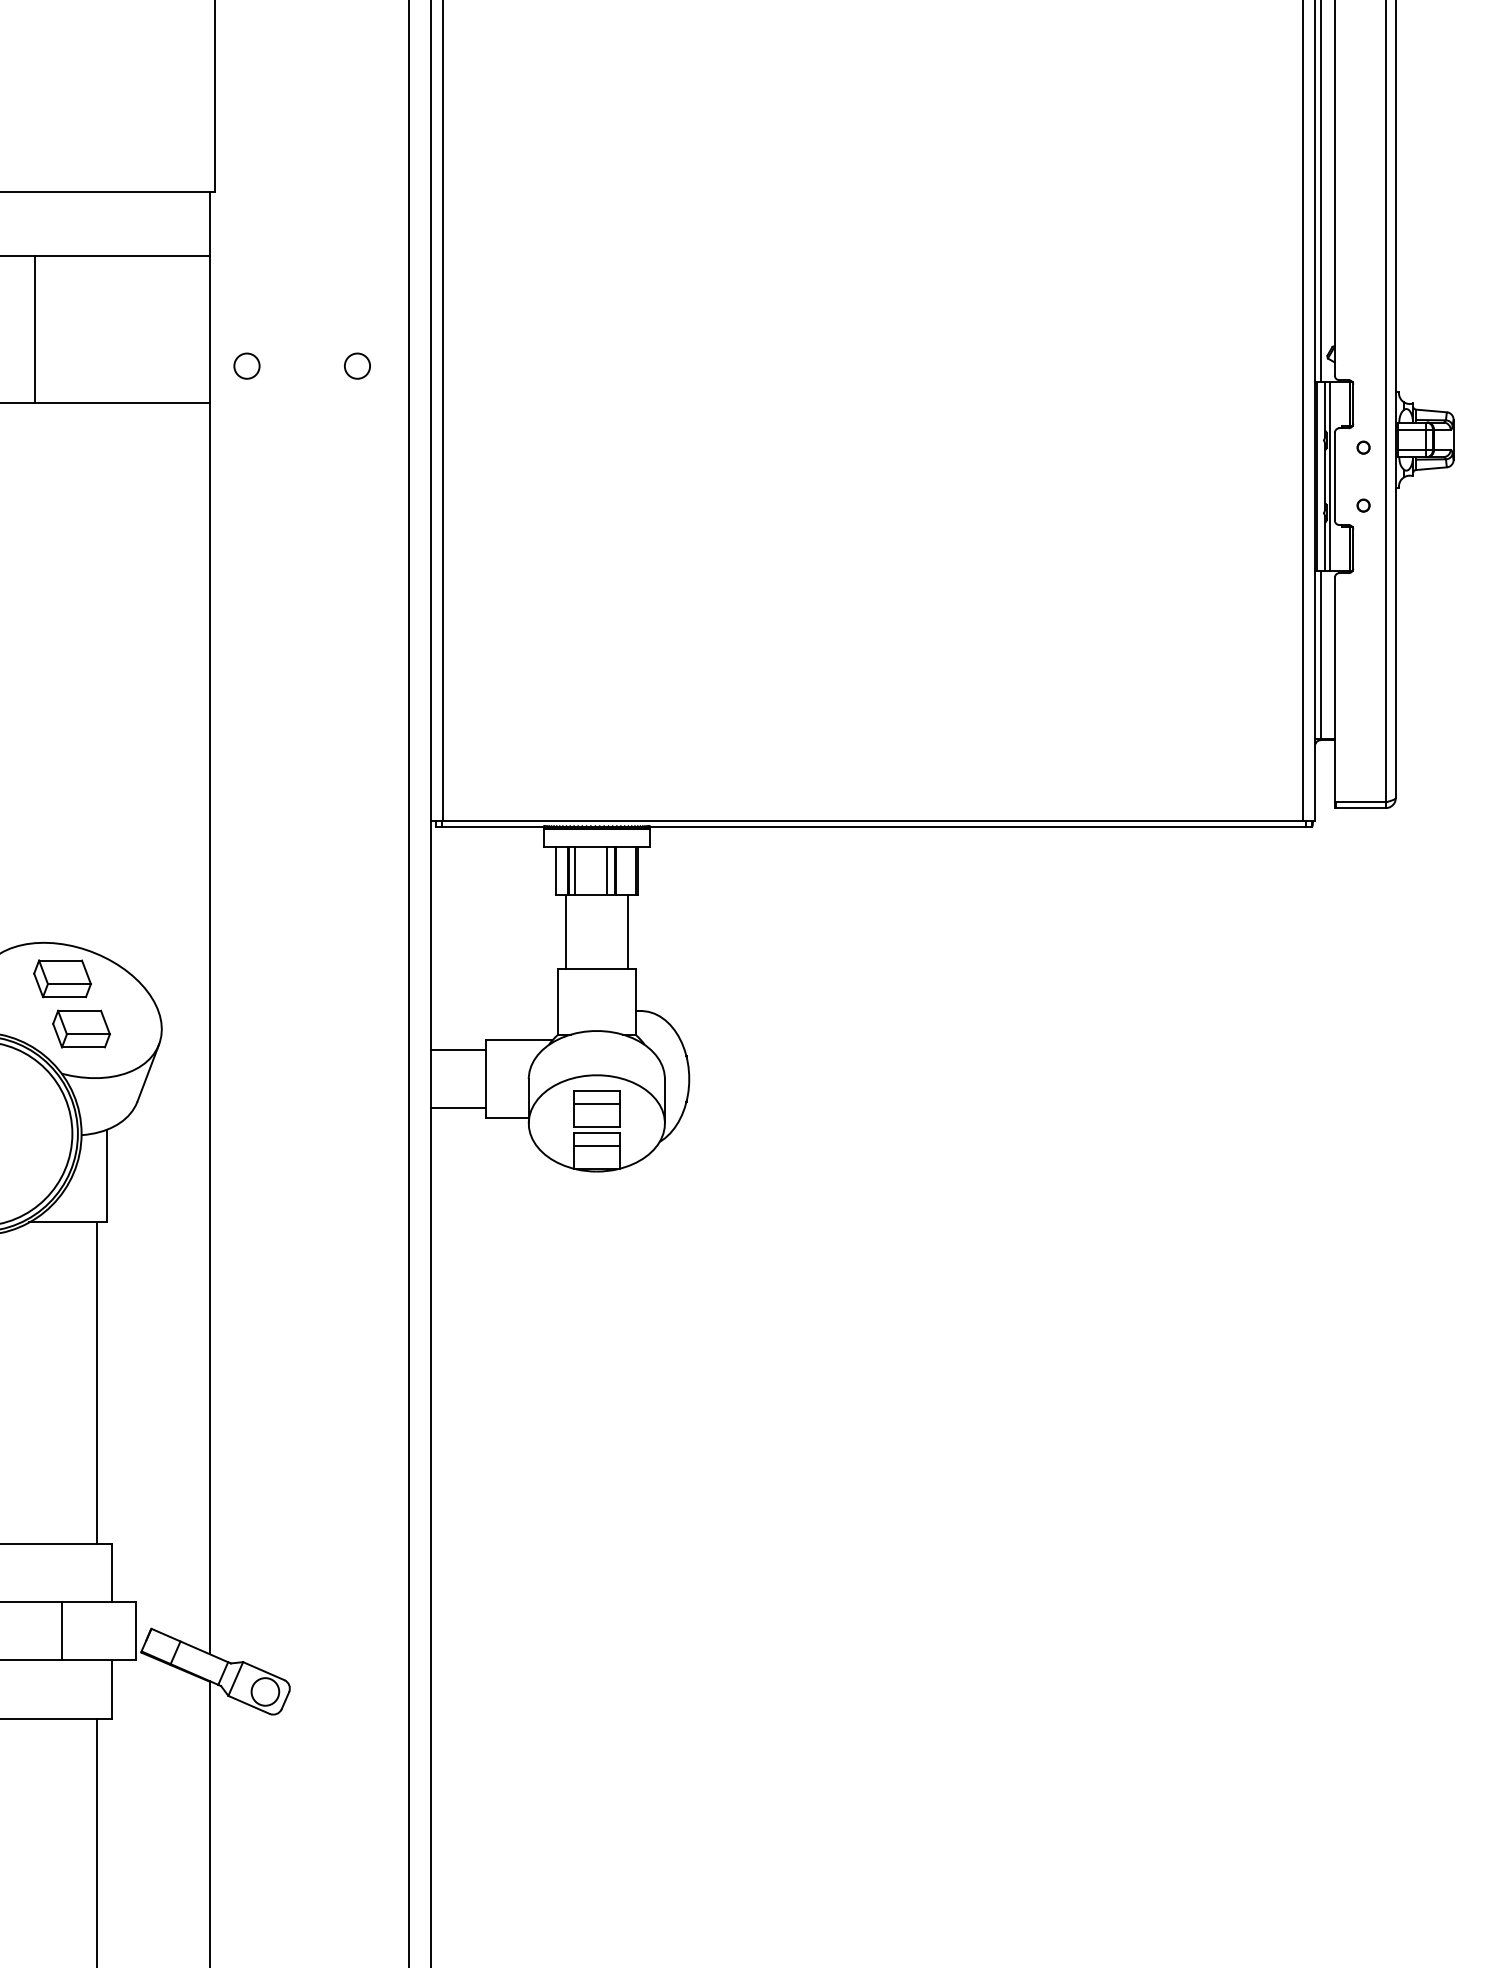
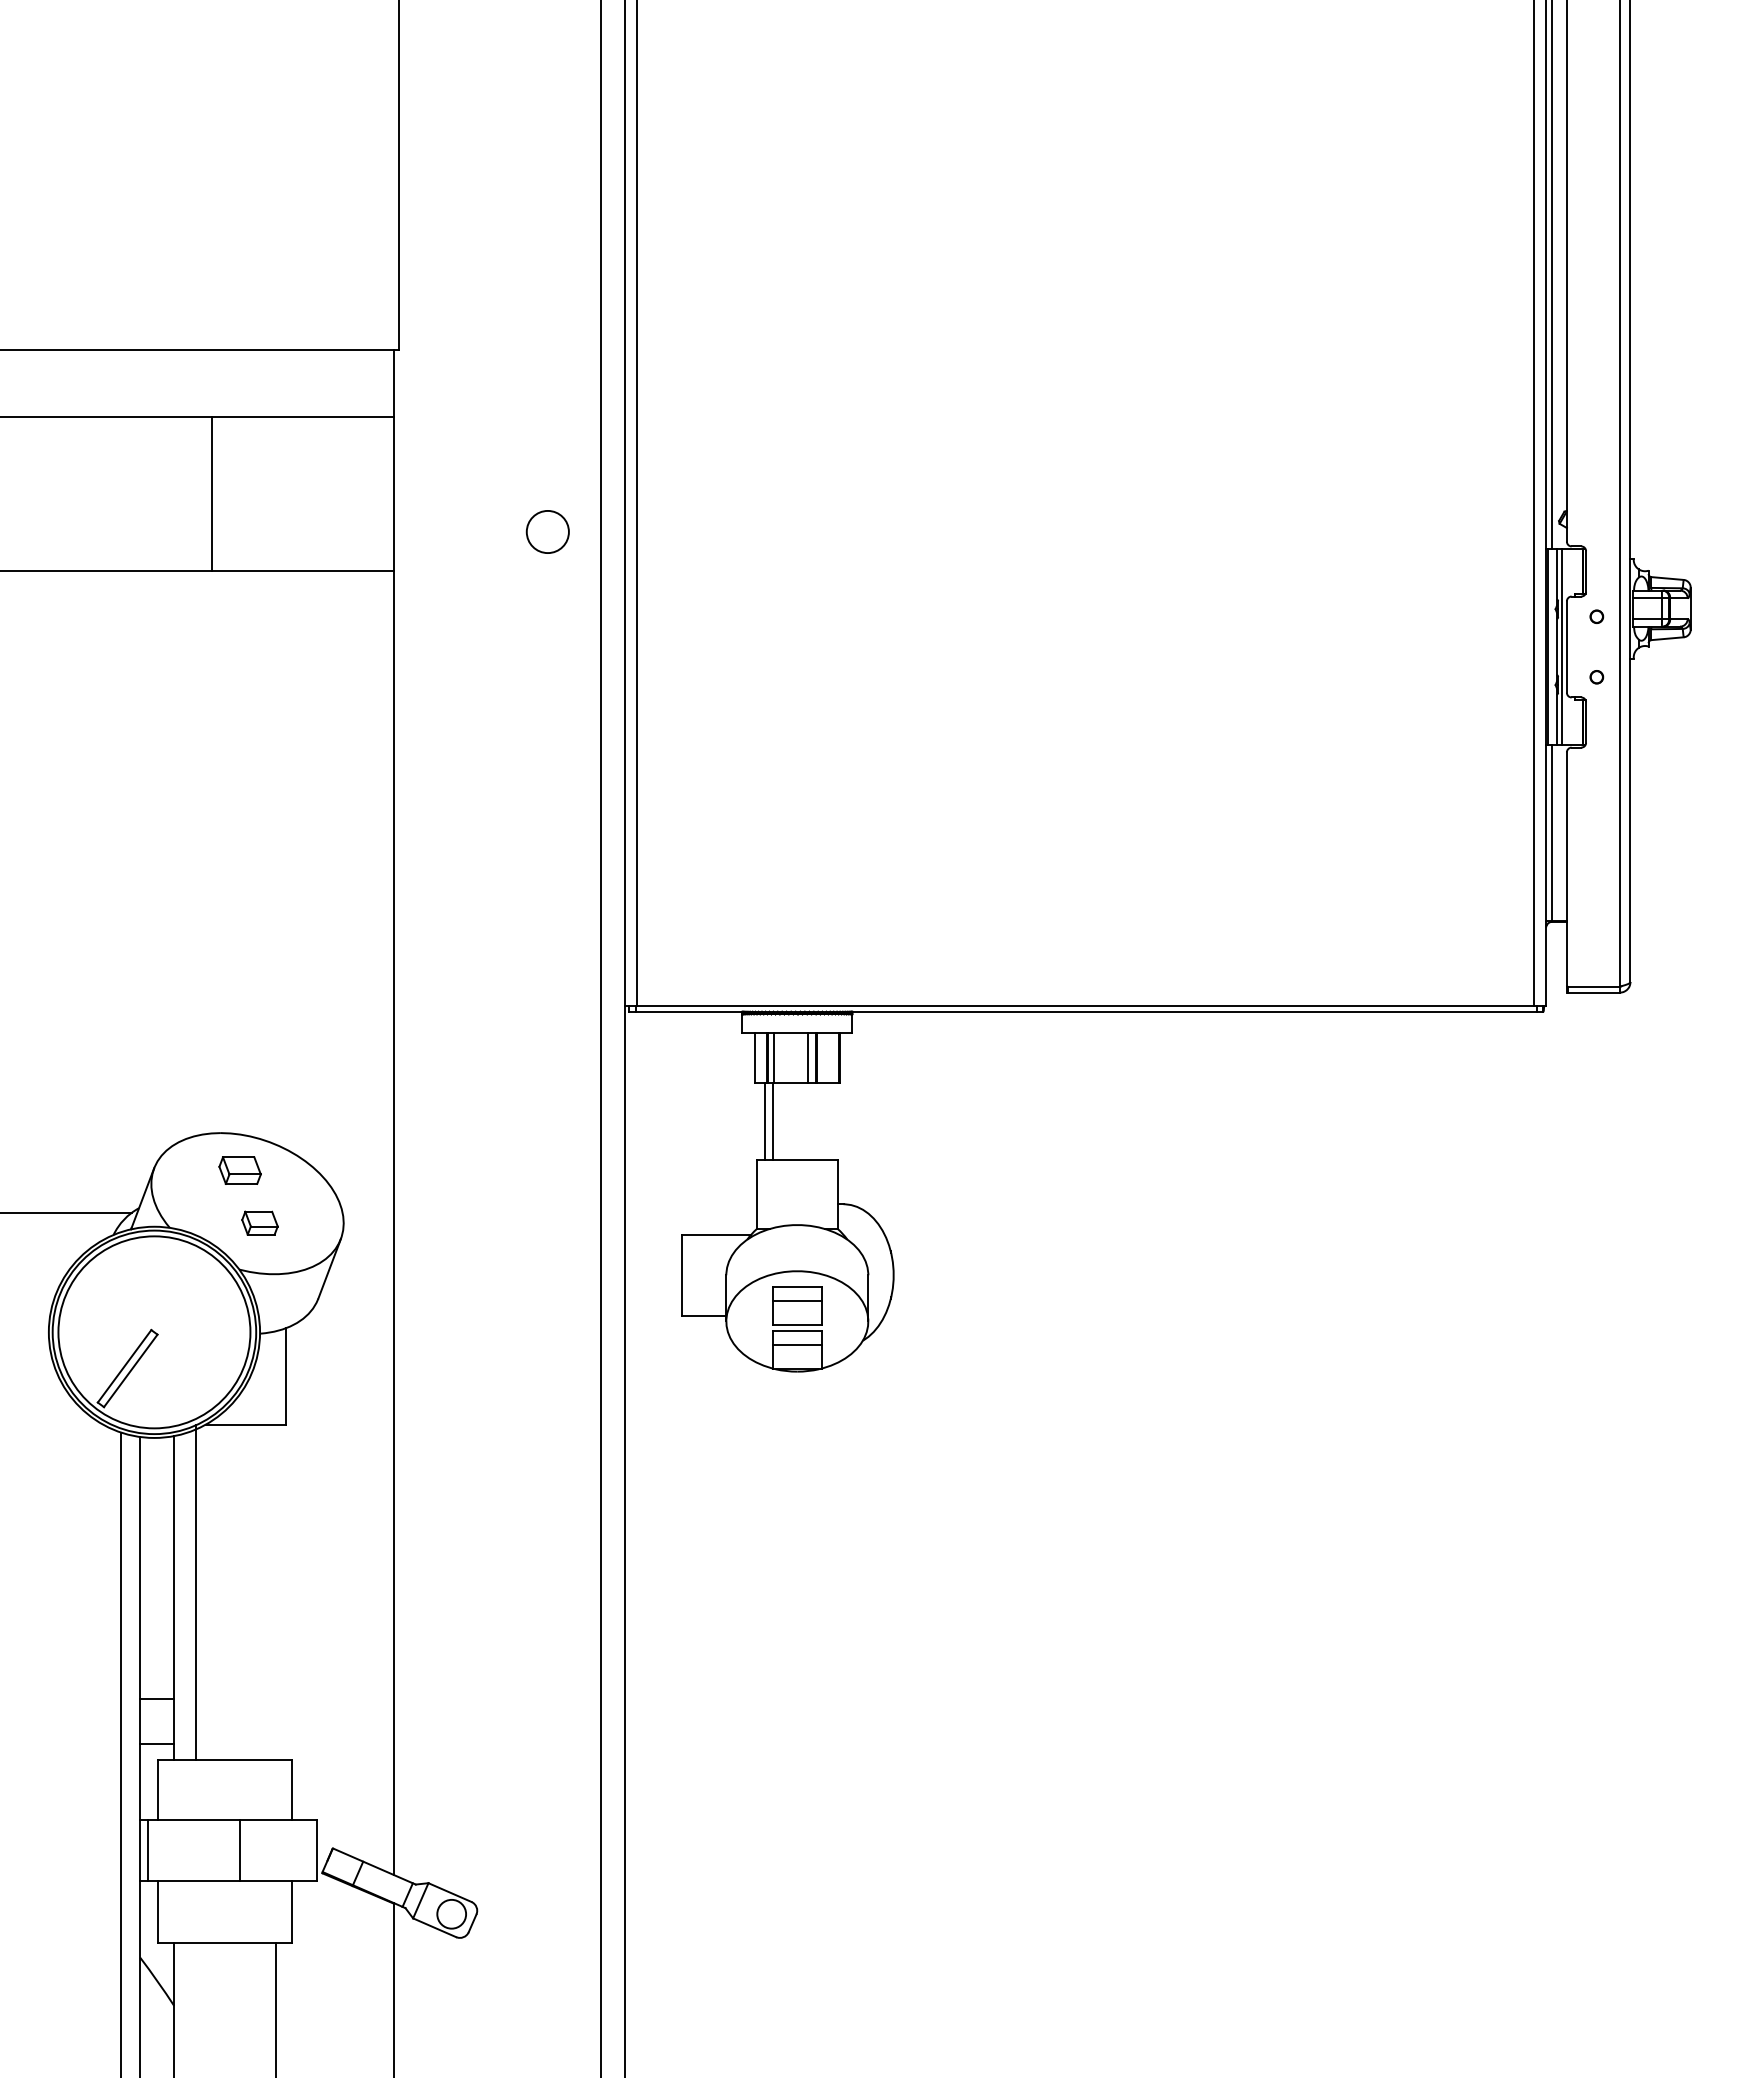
circle: (246, 365) -> (432, 531), removed
circle: (357, 365) -> (547, 531), size x1.6
line: (627, 931) -> (772, 1121), moved
part: (61, 978) -> (239, 1170), size x0.7
part: (81, 1029) -> (259, 1223), size x0.6
line: (458, 1049) -> (653, 1244), removed
line: (458, 1108) -> (653, 1305), removed
line: (96, 1383) -> (195, 1592), moved

